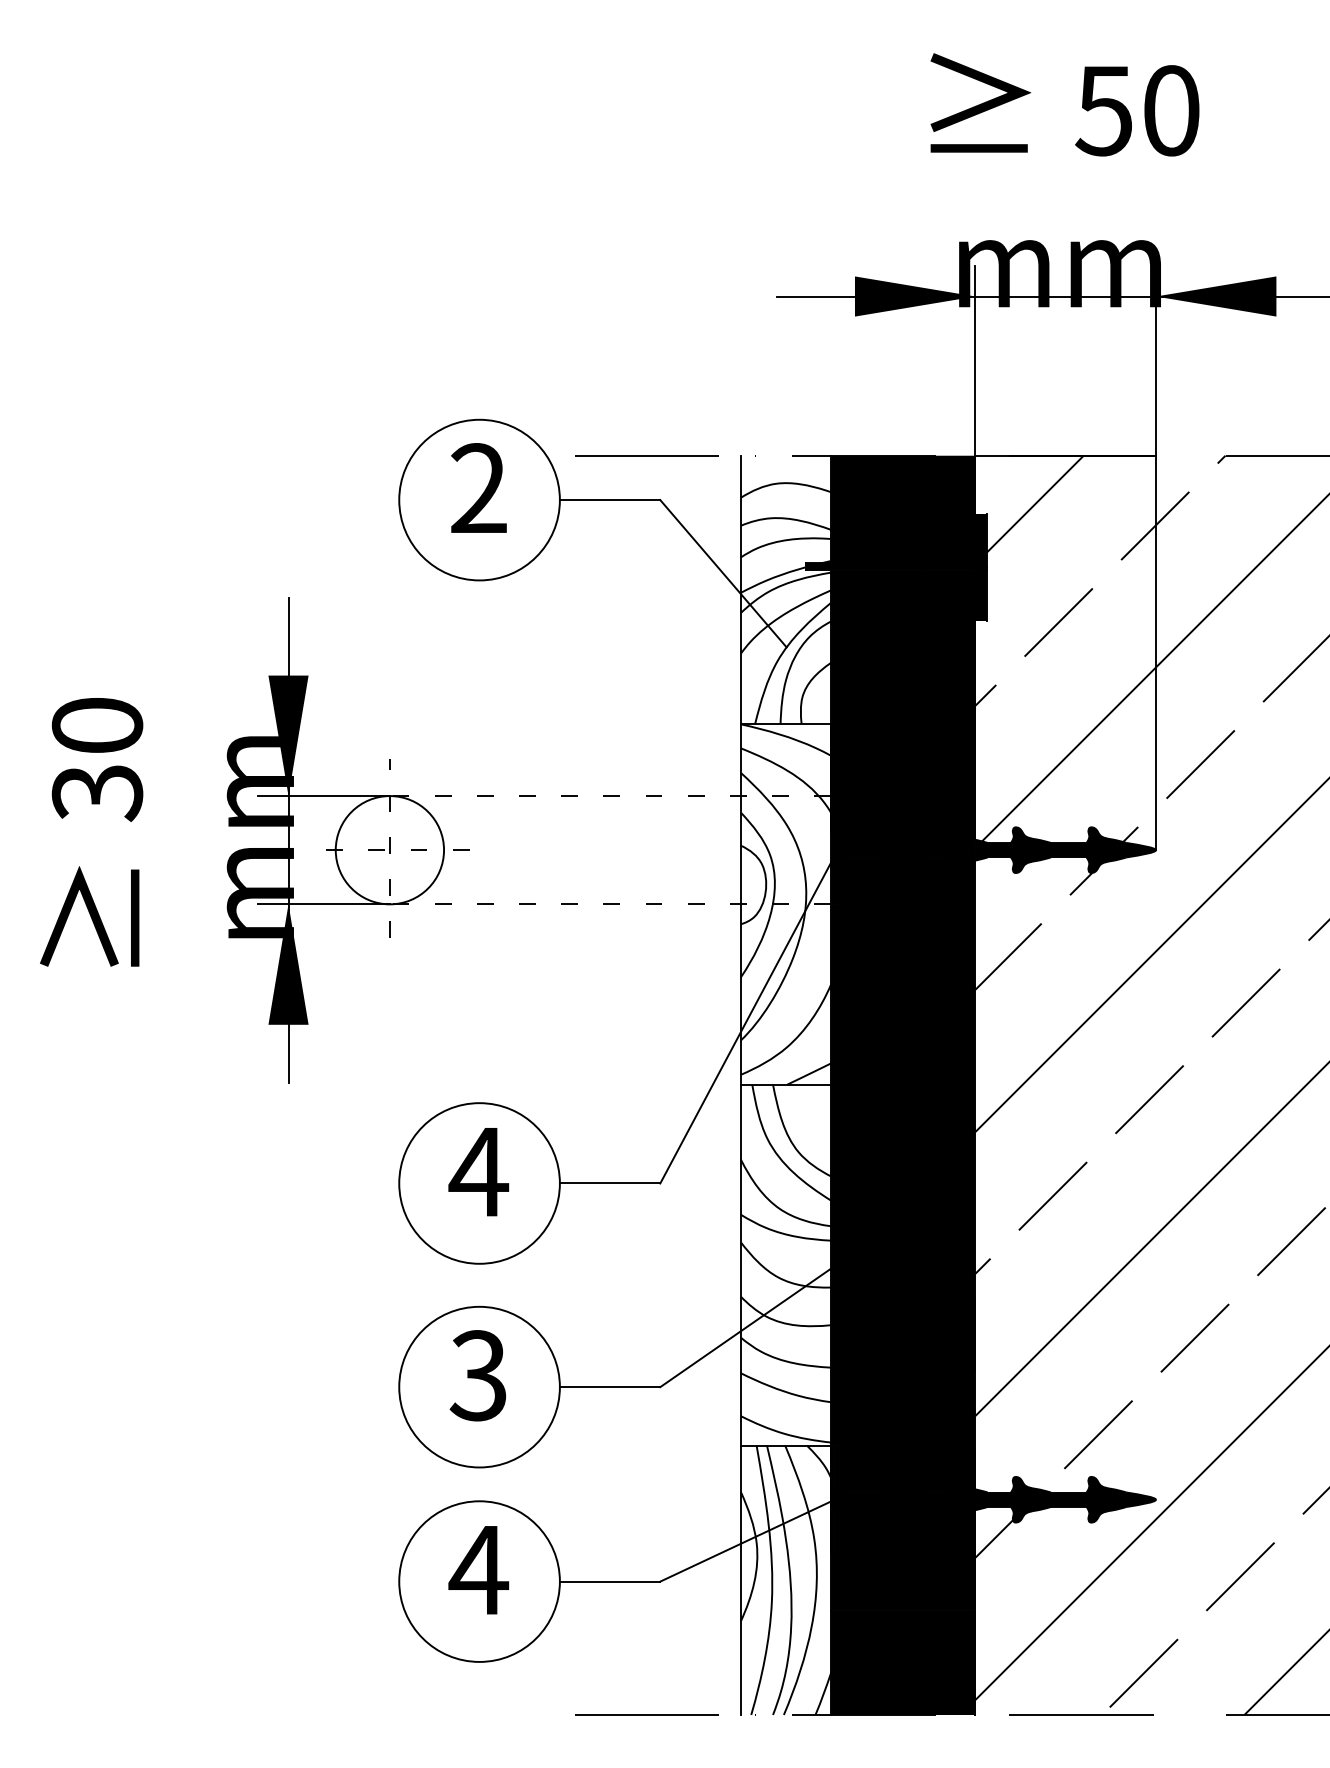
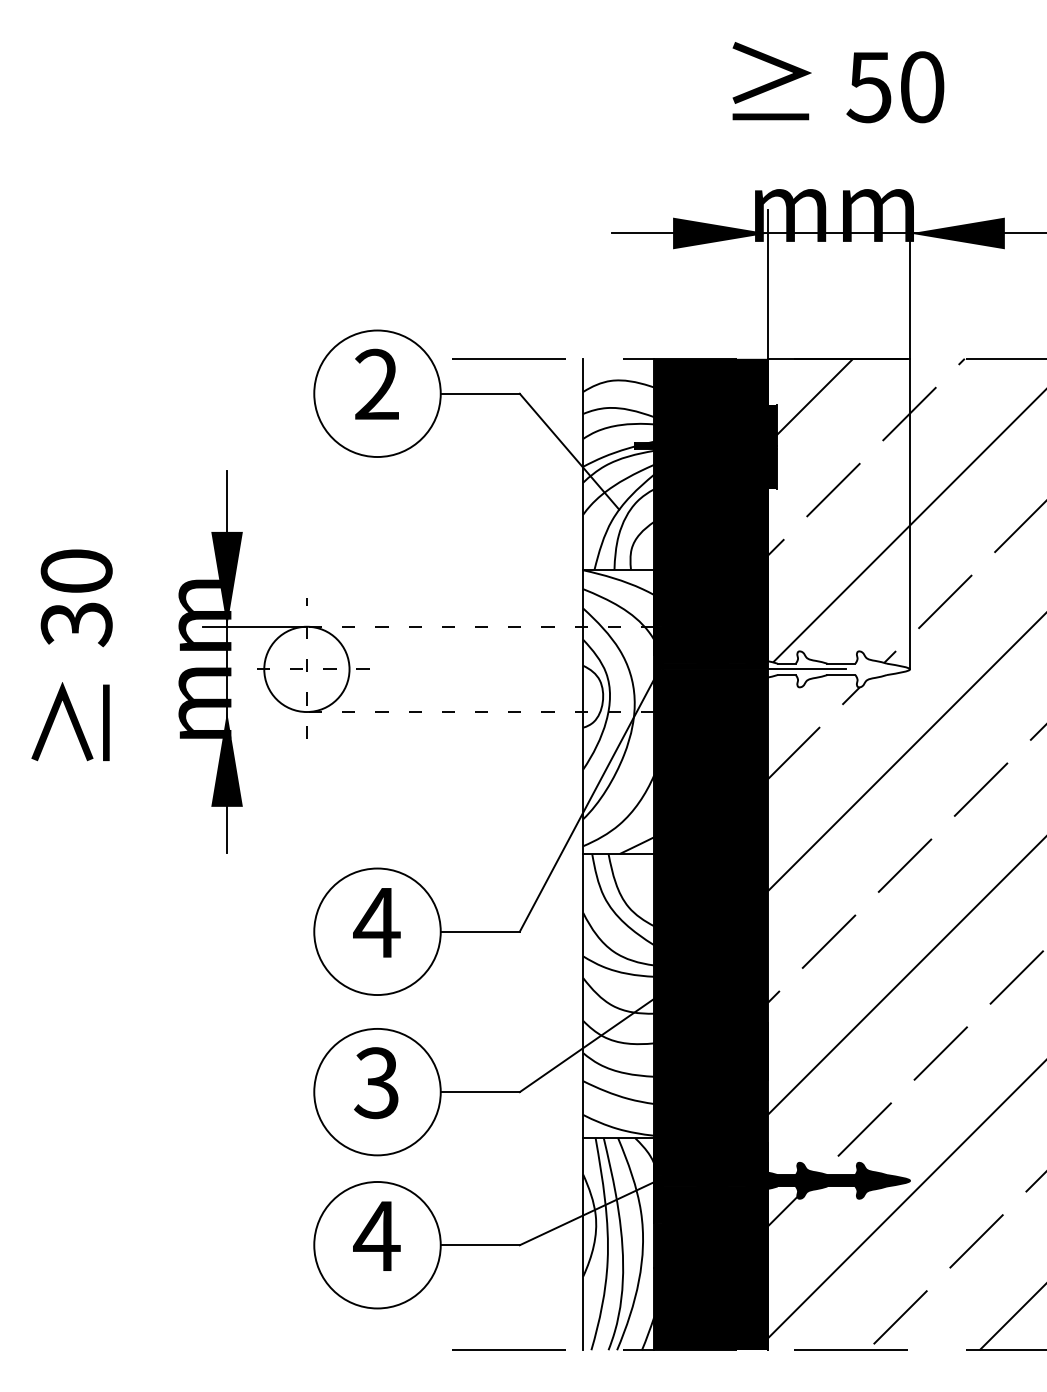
fill: (1065, 850) -> (838, 669), removed
line: (323, 904) -> (254, 712), removed

